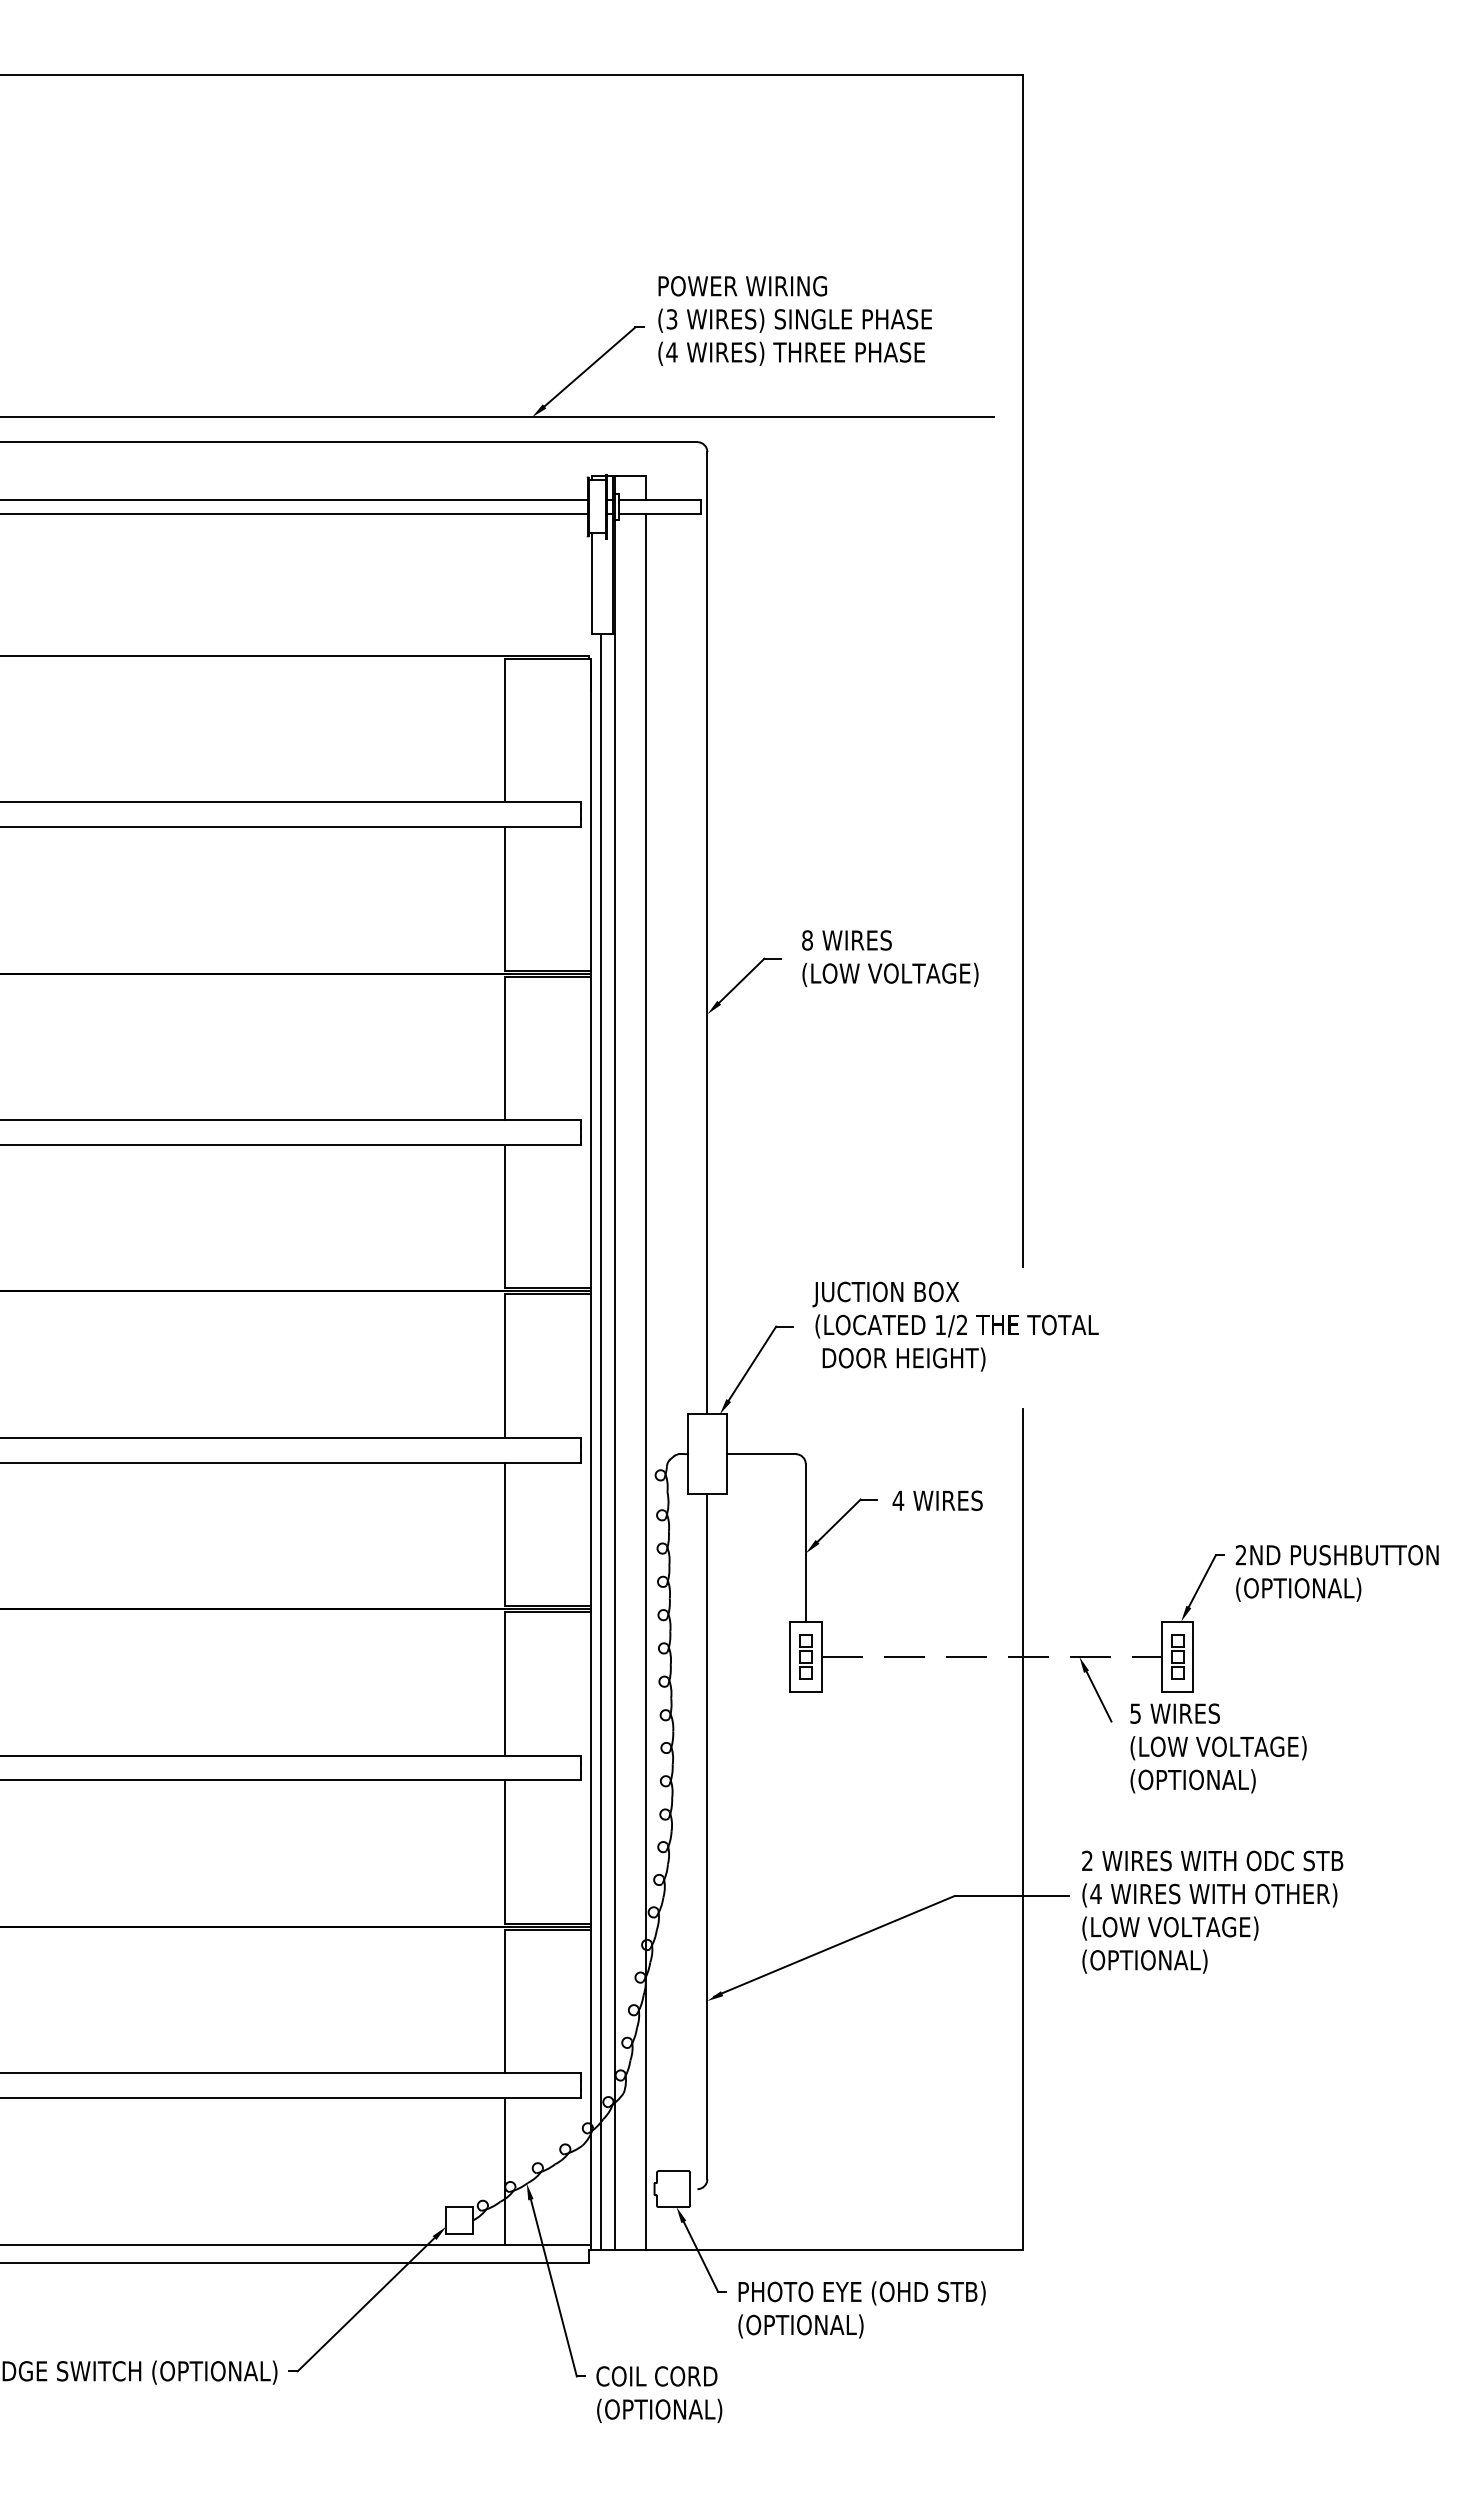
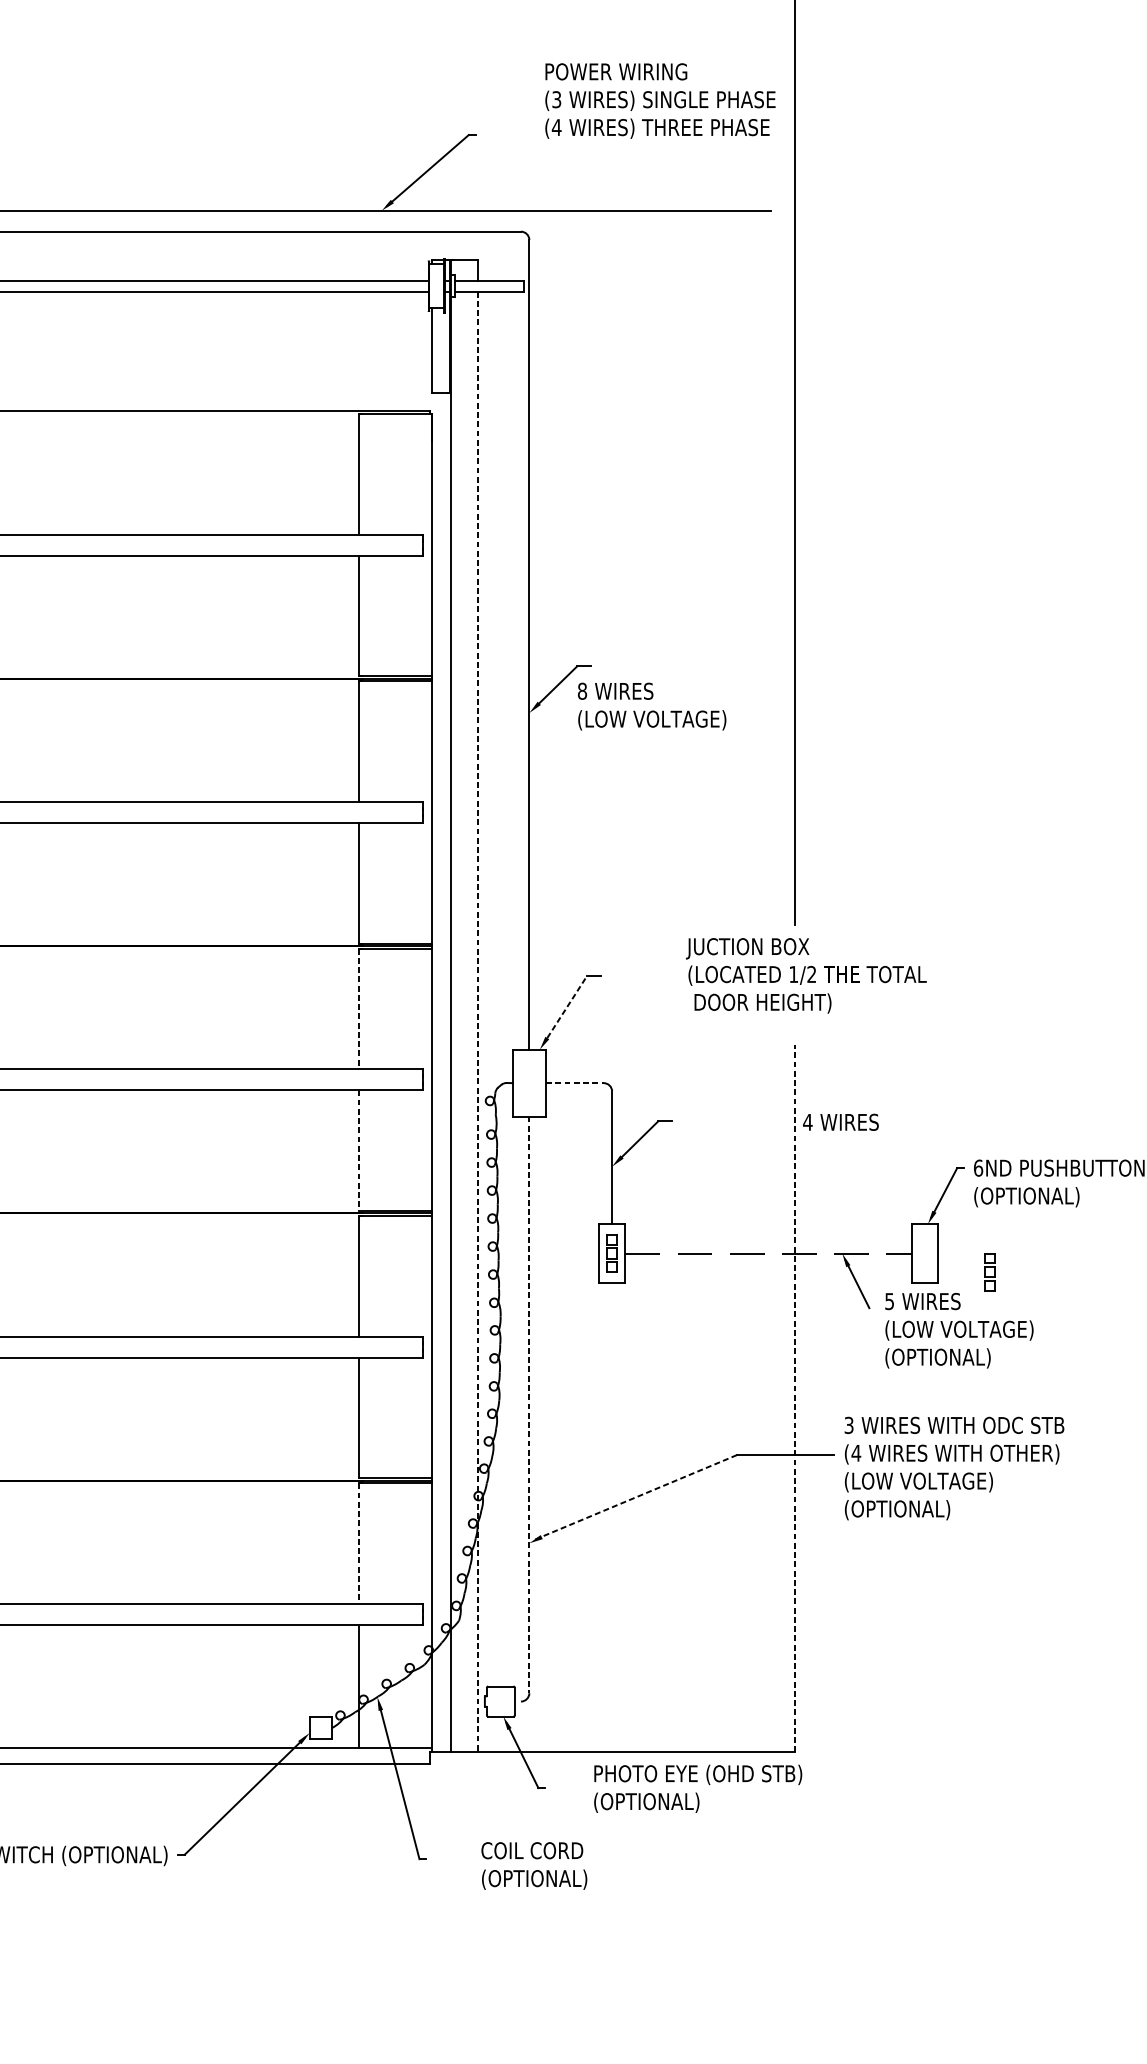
text: (794, 320) -> (659, 100), moved
text: (890, 958) -> (652, 706), moved
text: (955, 1326) -> (806, 975), moved
line: (752, 1363) -> (567, 1006), solid -> dashed
line: (505, 1366) -> (359, 1009), solid -> dashed
line: (646, 1381) -> (478, 1022), solid -> dashed
line: (600, 1441) -> (439, 1072), removed
line: (762, 1454) -> (575, 1083), solid -> dashed
text: (937, 1500) -> (840, 1122), moved
line: (505, 1534) -> (359, 1150), solid -> dashed
text: (1240, 1555) -> (977, 1168), 2ND -> 6ND
part: (1177, 1656) -> (989, 1271), moved
line: (1022, 1828) -> (794, 1398), solid -> dashed
line: (707, 1836) -> (529, 1404), solid -> dashed
text: (1087, 1861) -> (849, 1425), 2 -> 3
line: (834, 1946) -> (636, 1497), solid -> dashed
line: (505, 2001) -> (359, 1543), solid -> dashed
text: (861, 2309) -> (697, 1788), moved
text: (659, 2394) -> (534, 1865), moved

